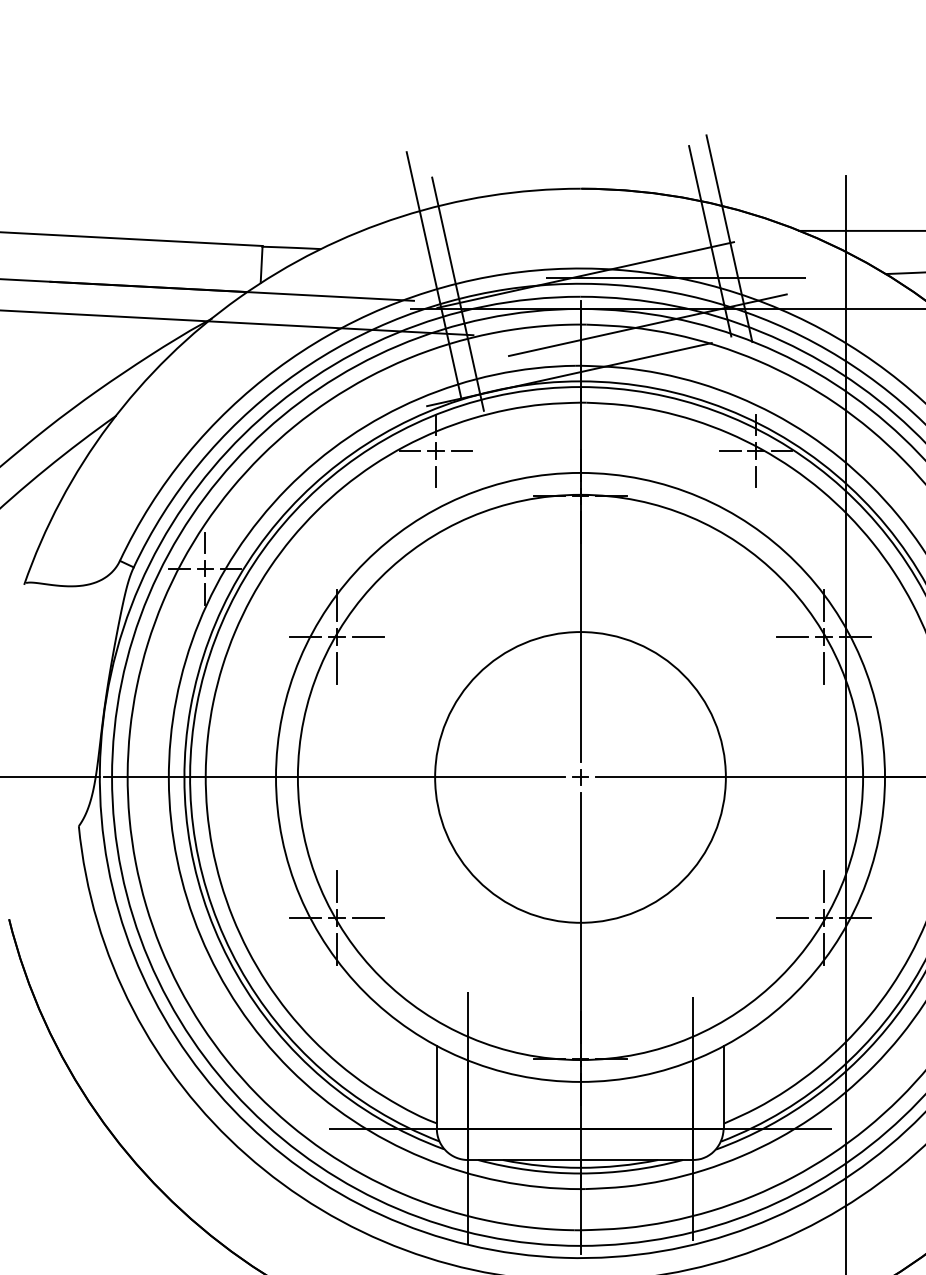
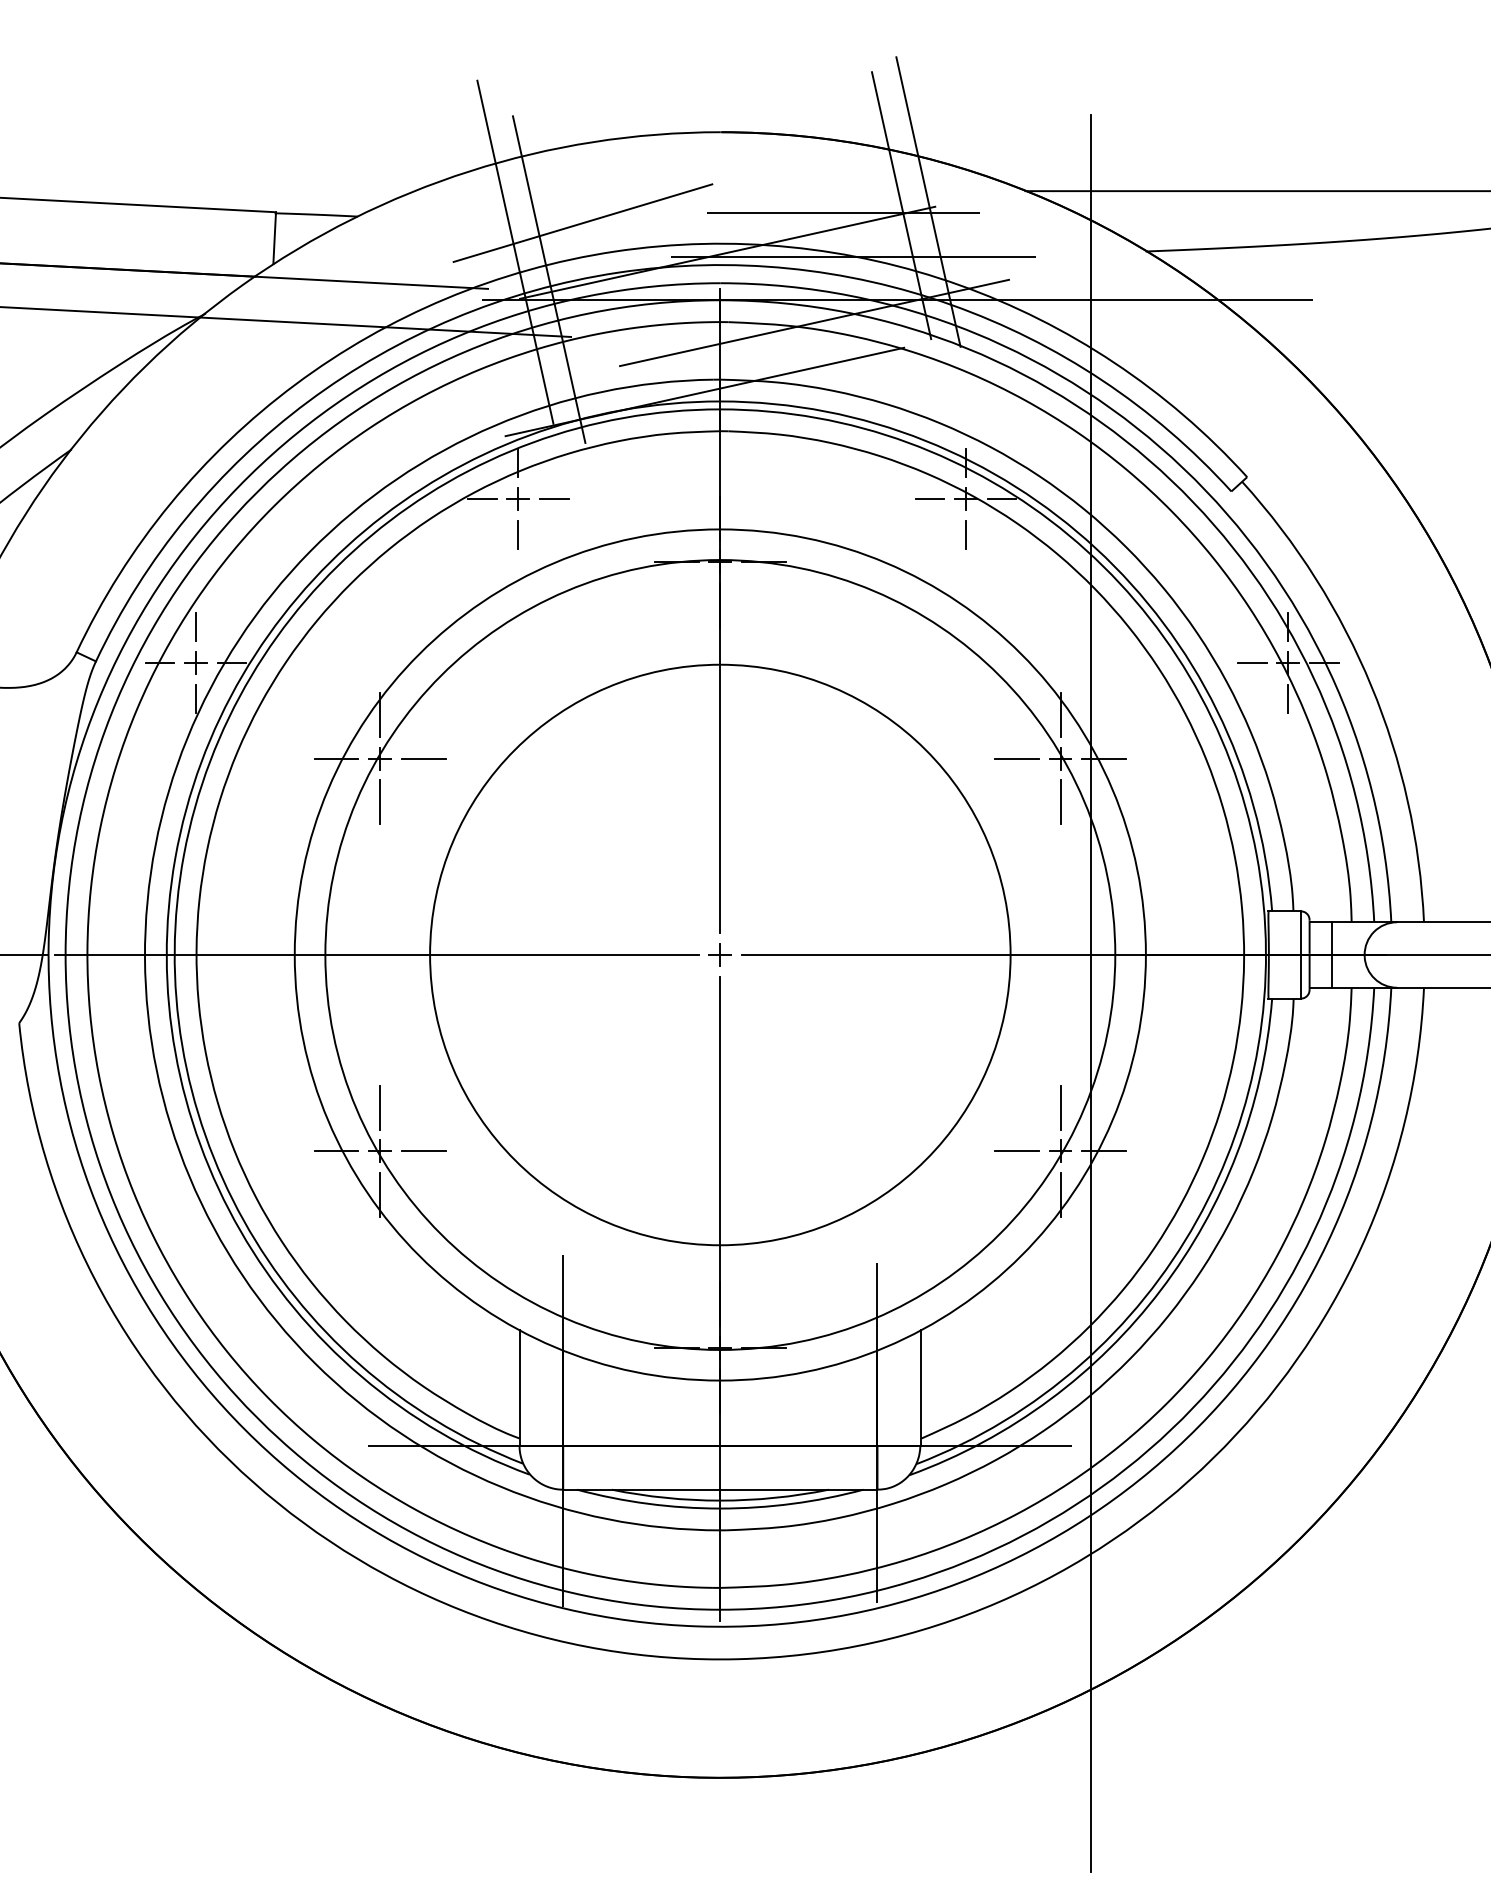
line: (667, 246) -> (842, 212), added
line: (481, 254) -> (582, 223), added
circle: (580, 777) -> (720, 954), size x1.43

